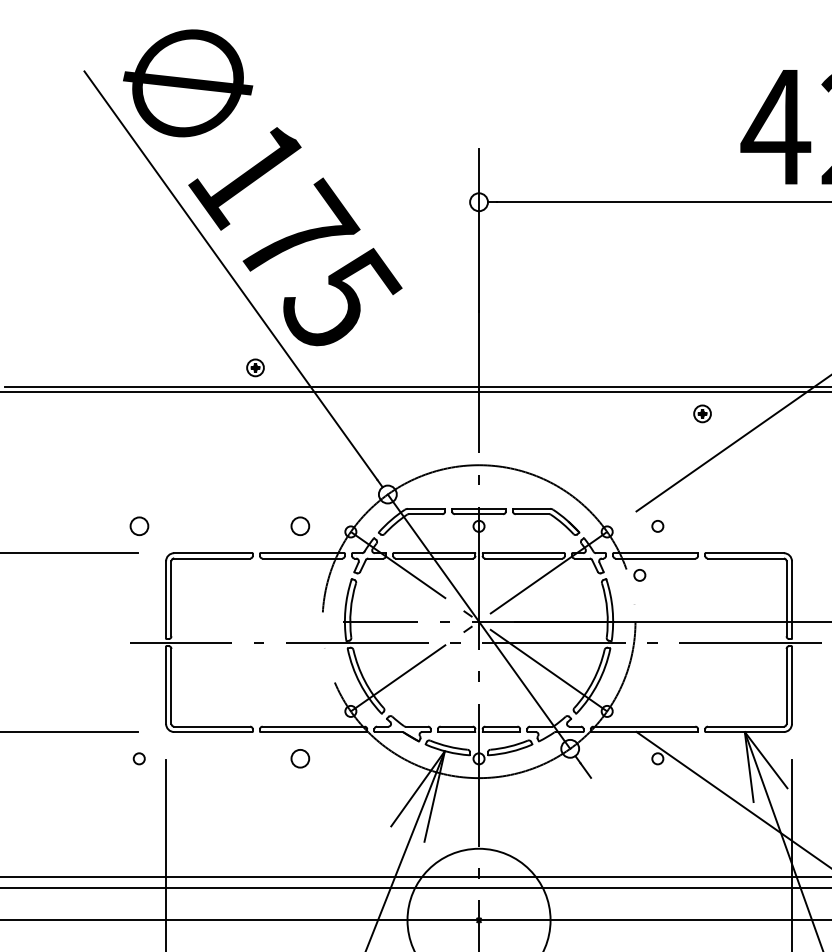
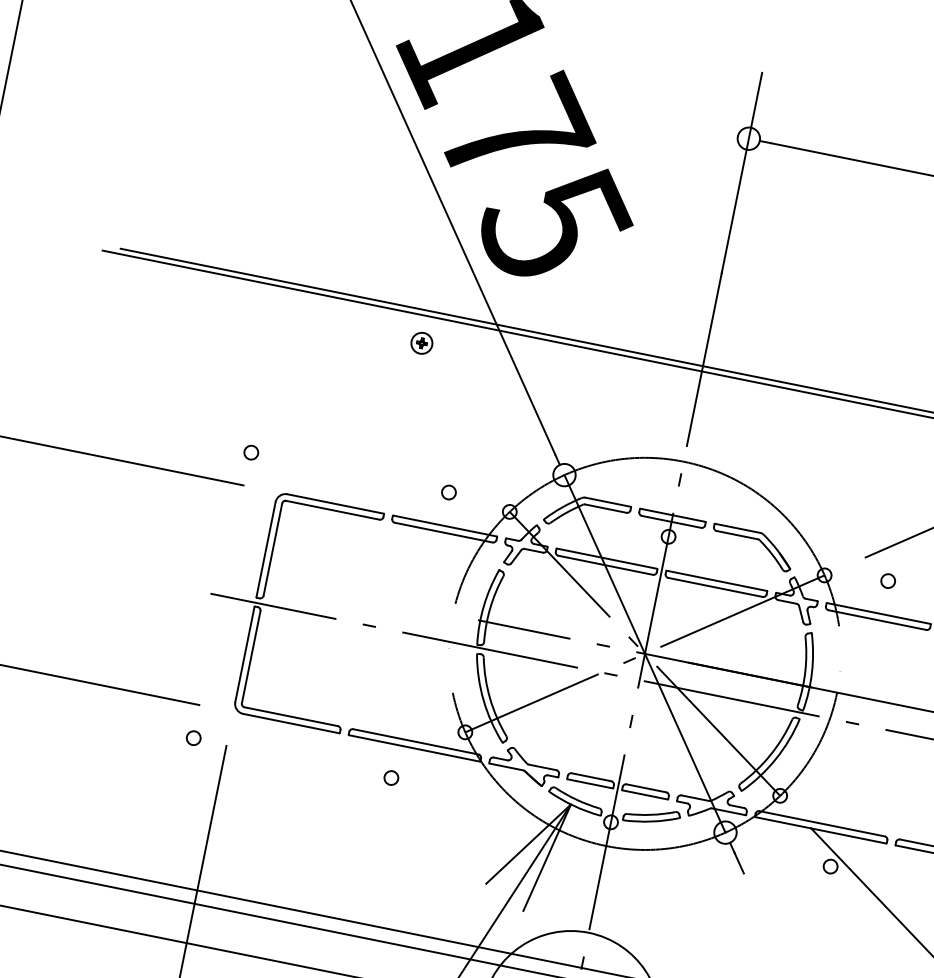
part: (255, 367) -> (421, 342), moved
circle: (138, 526) -> (250, 452), size x0.62
circle: (299, 526) -> (448, 492), size x0.62
circle: (639, 575) -> (853, 636), removed
circle: (299, 758) -> (390, 777), size x0.62

